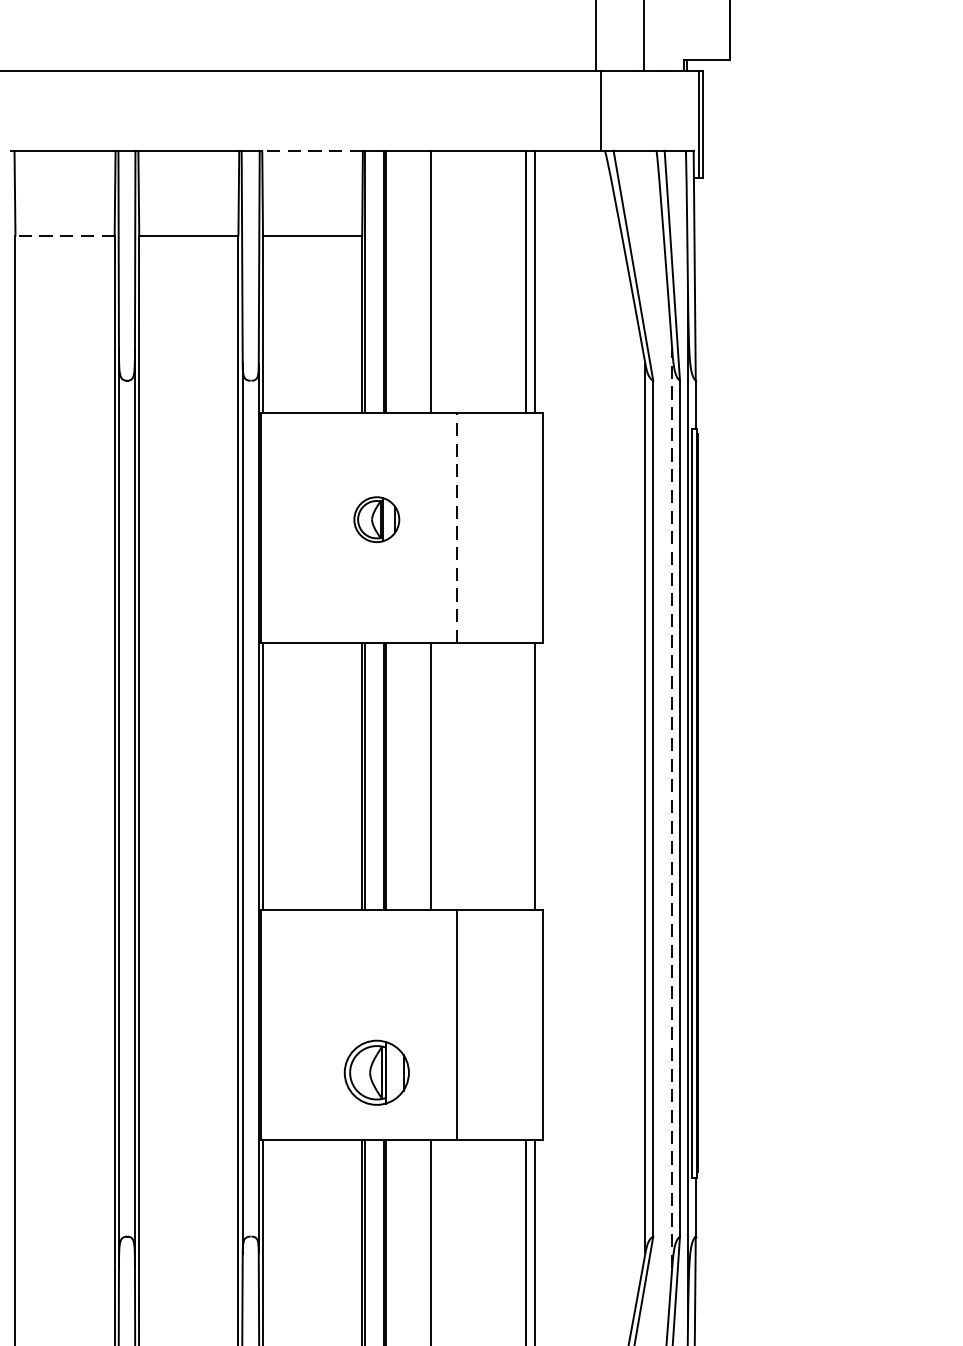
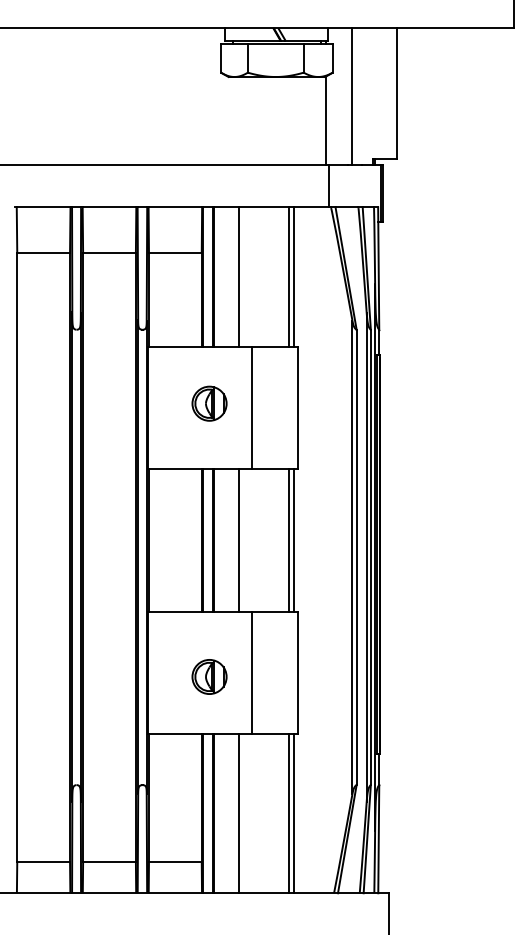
line: (312, 151) -> (175, 207), dashed -> solid
line: (64, 235) -> (43, 252), dashed -> solid
part: (376, 519) -> (209, 403), size x1.43
line: (457, 526) -> (252, 407), dashed -> solid
line: (525, 776) -> (288, 540), added
line: (671, 806) -> (366, 556), dashed -> solid
part: (376, 1071) -> (209, 676), moved

